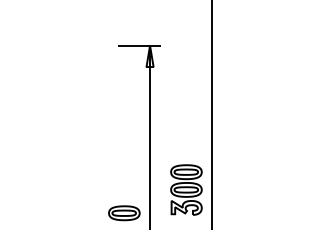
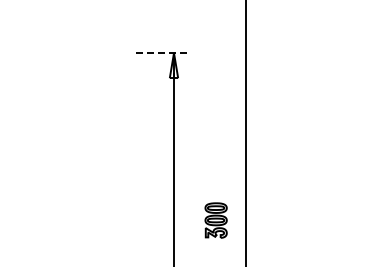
line: (139, 46) -> (161, 53), solid -> dashed
part: (185, 189) -> (215, 220), size x0.6
part: (123, 213) -> (143, 247), removed

